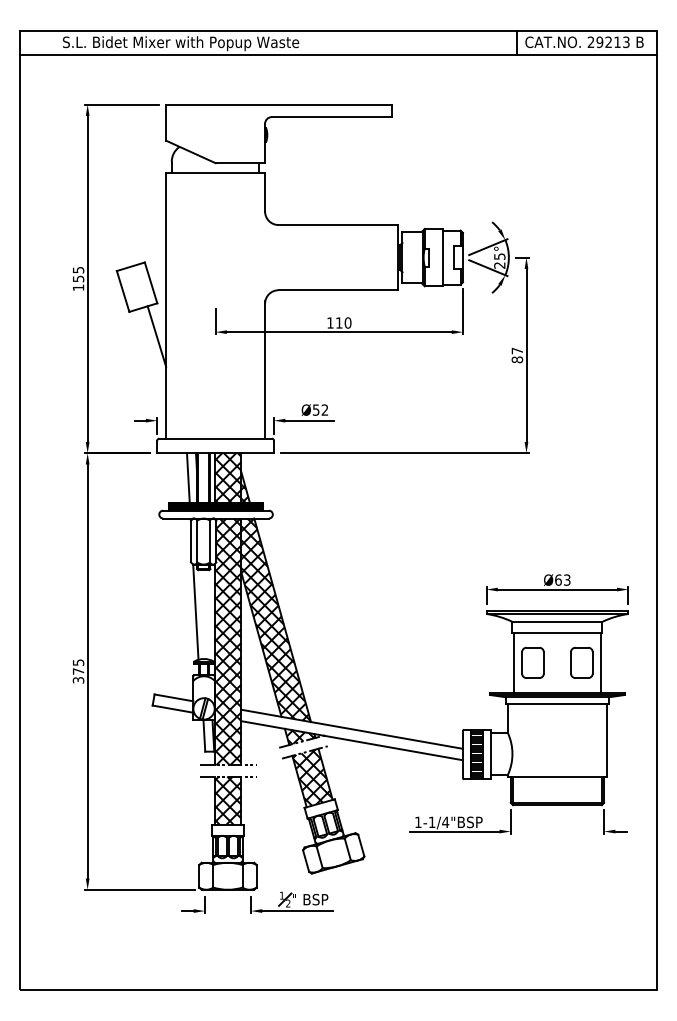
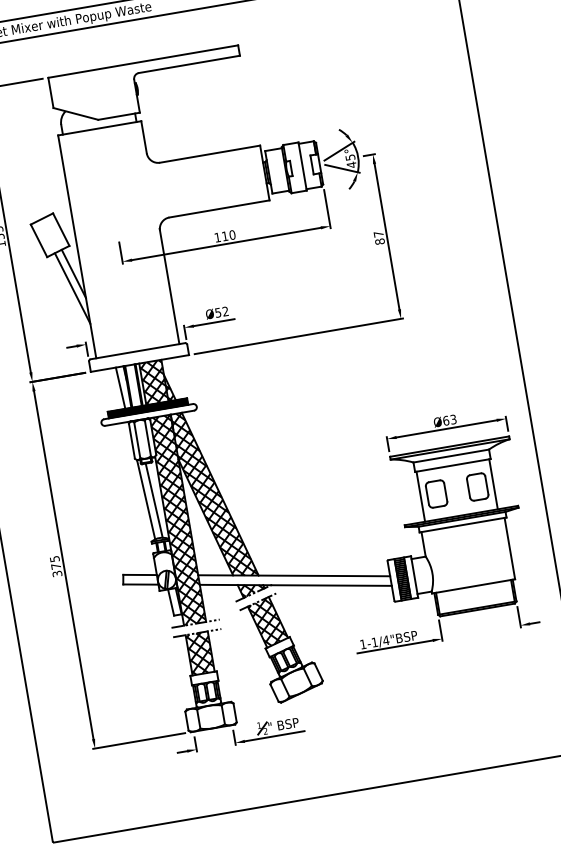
text: (499, 265) -> (351, 165), 25° -> 45°
line: (152, 352) -> (72, 287), added
line: (204, 614) -> (153, 500), added

